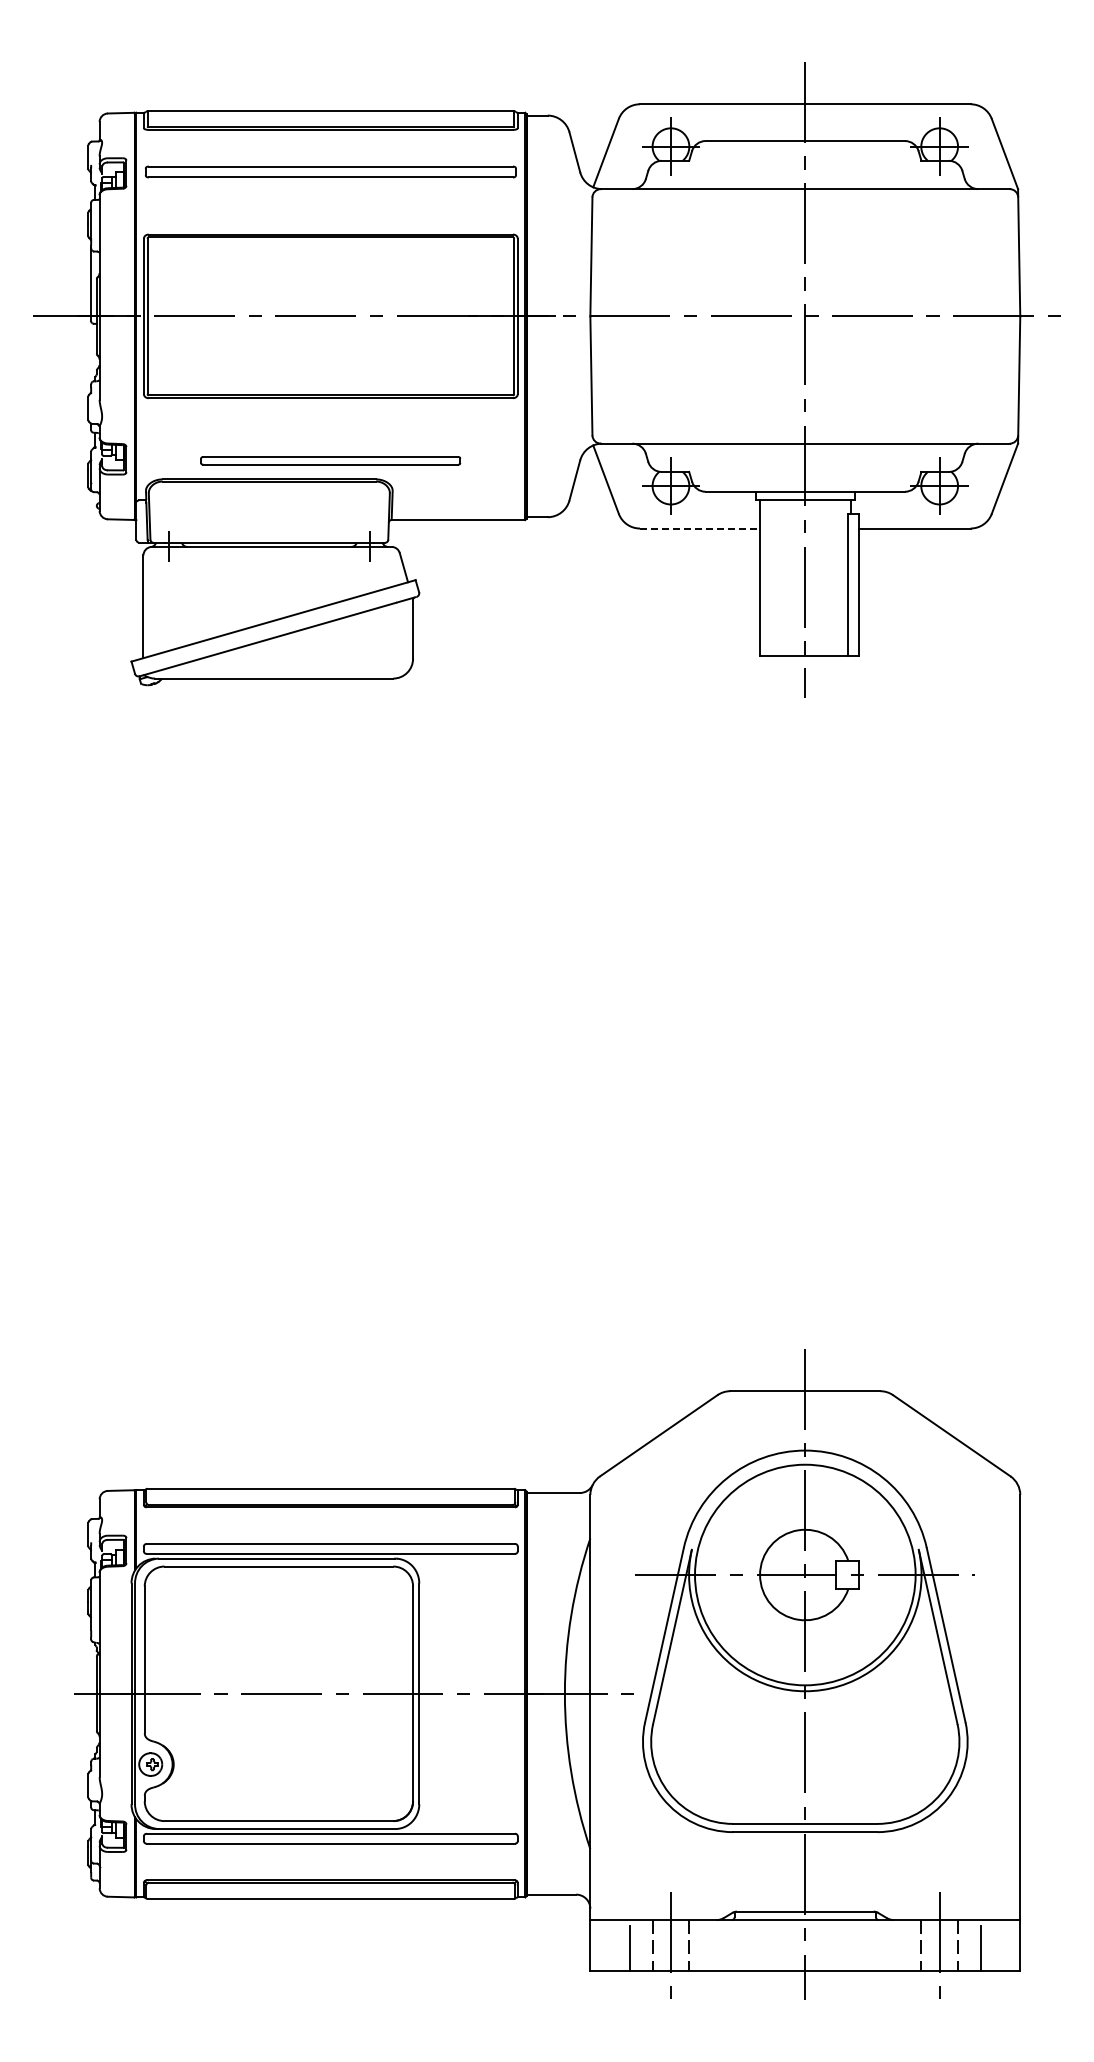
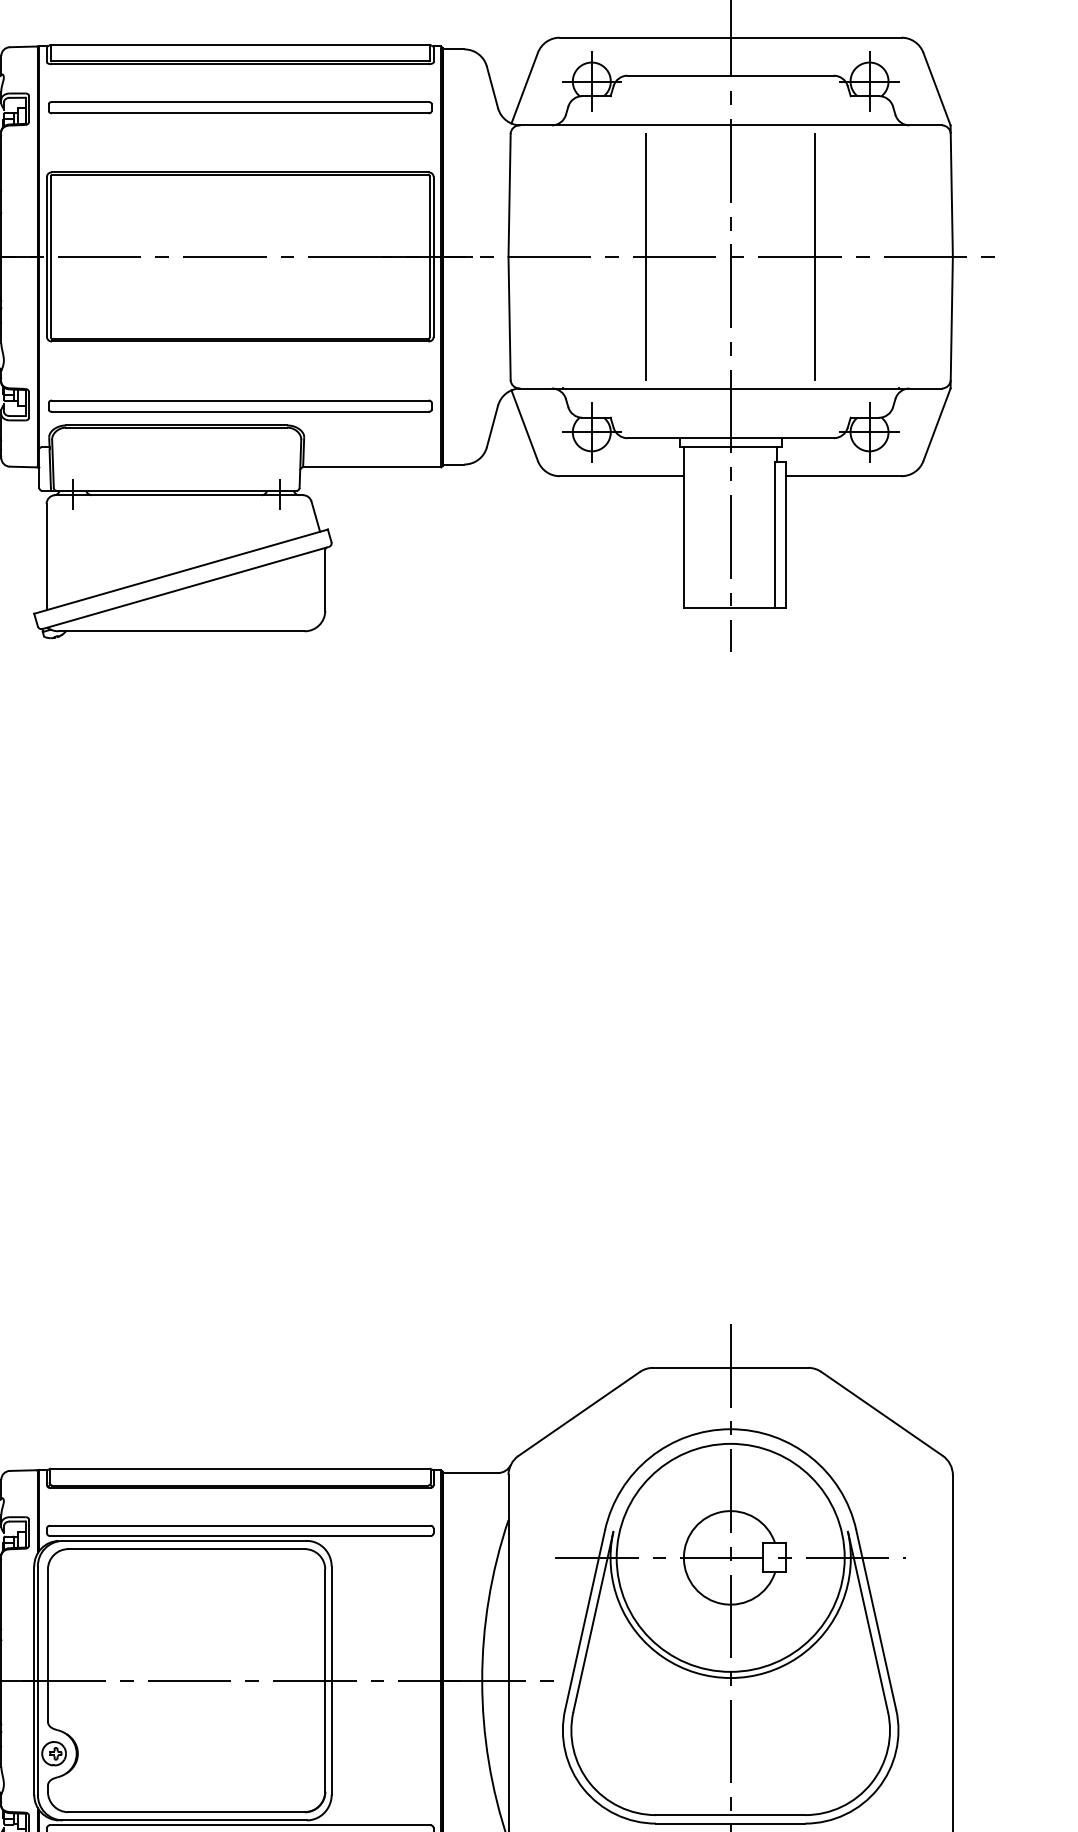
line: (723, 316) -> (646, 257), added
line: (887, 316) -> (815, 257), added
part: (330, 460) -> (239, 405), size x1.43
line: (700, 528) -> (622, 476), dashed -> solid

